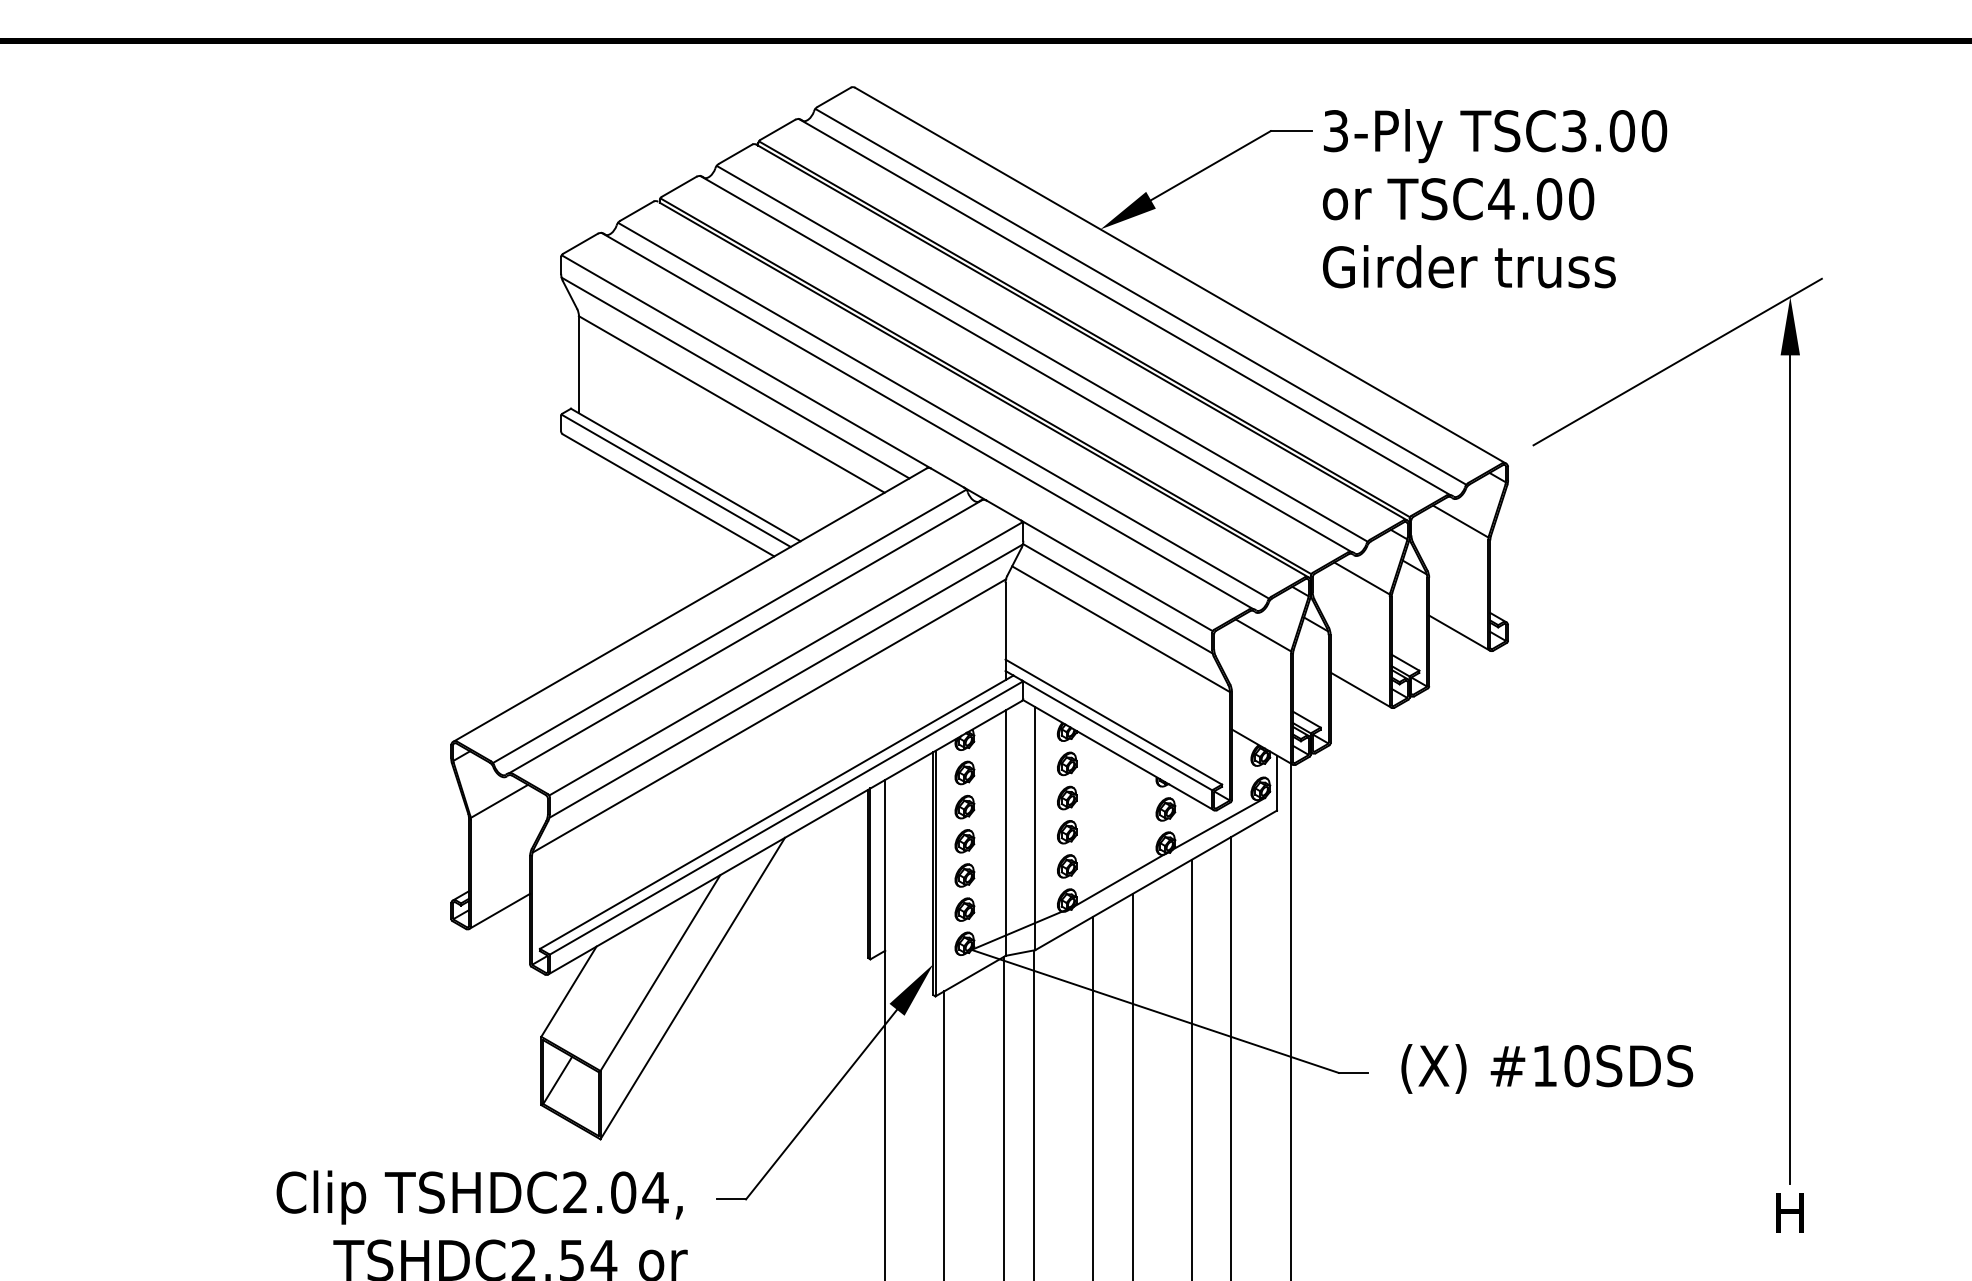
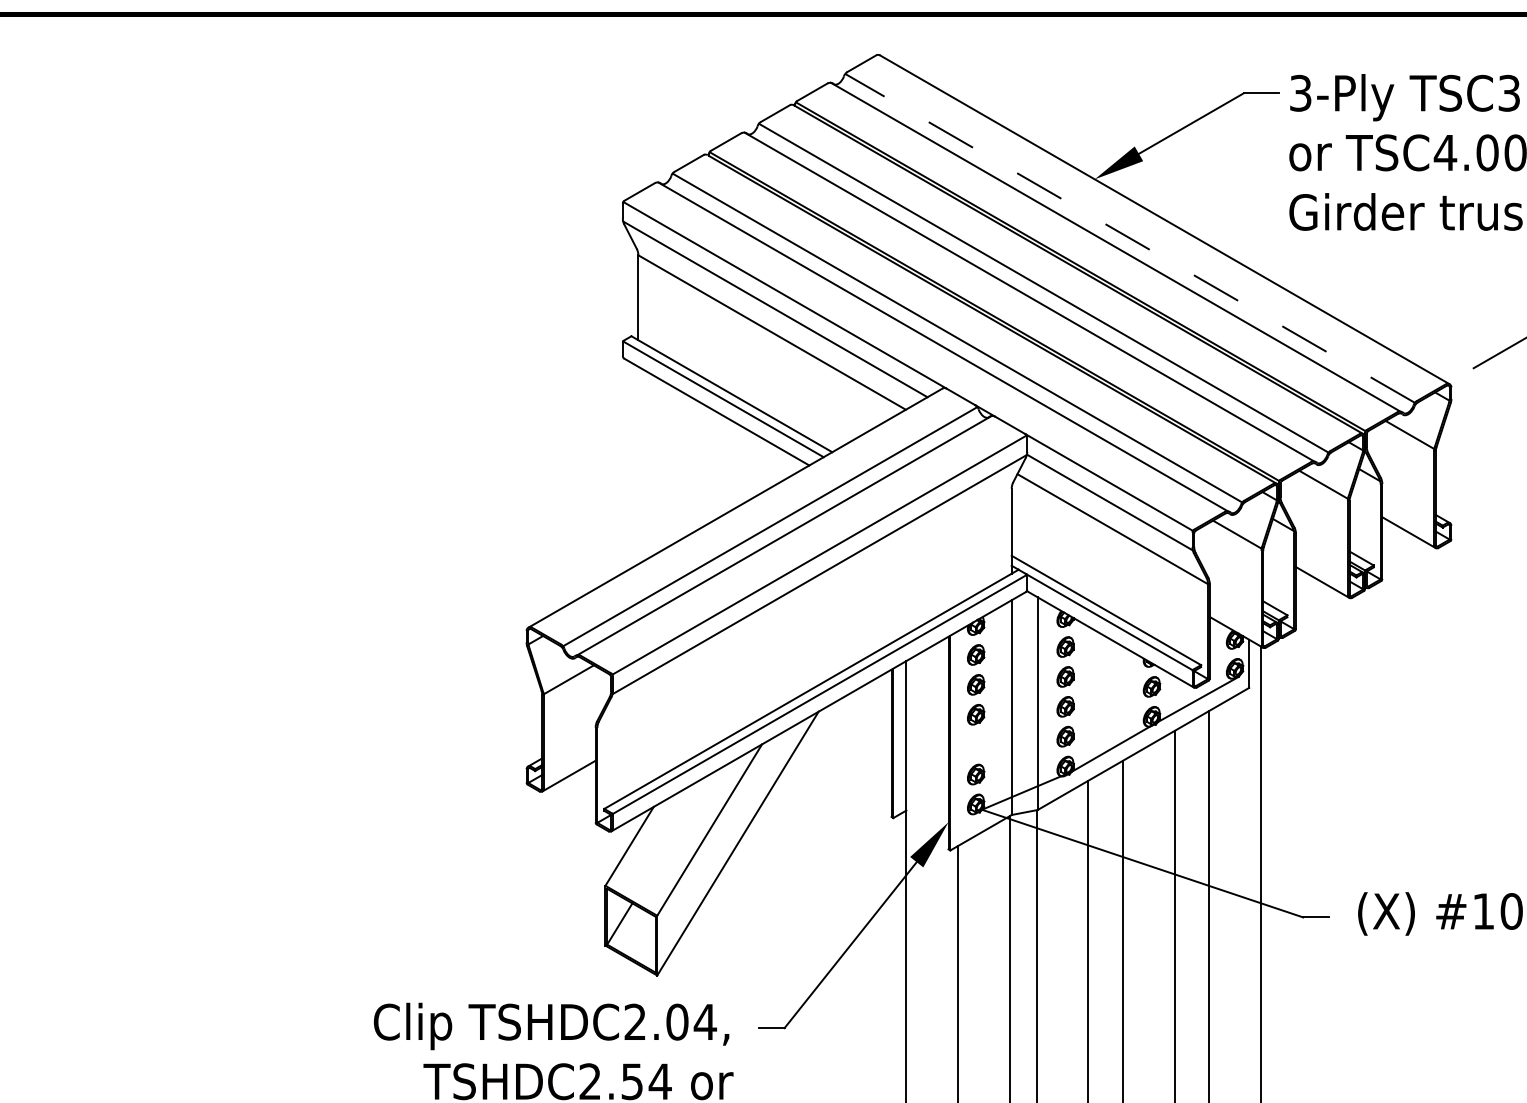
line: (1140, 296) -> (1129, 238), solid -> dashed
line: (769, 715) -> (805, 604), removed
part: (964, 875) -> (975, 744), removed

